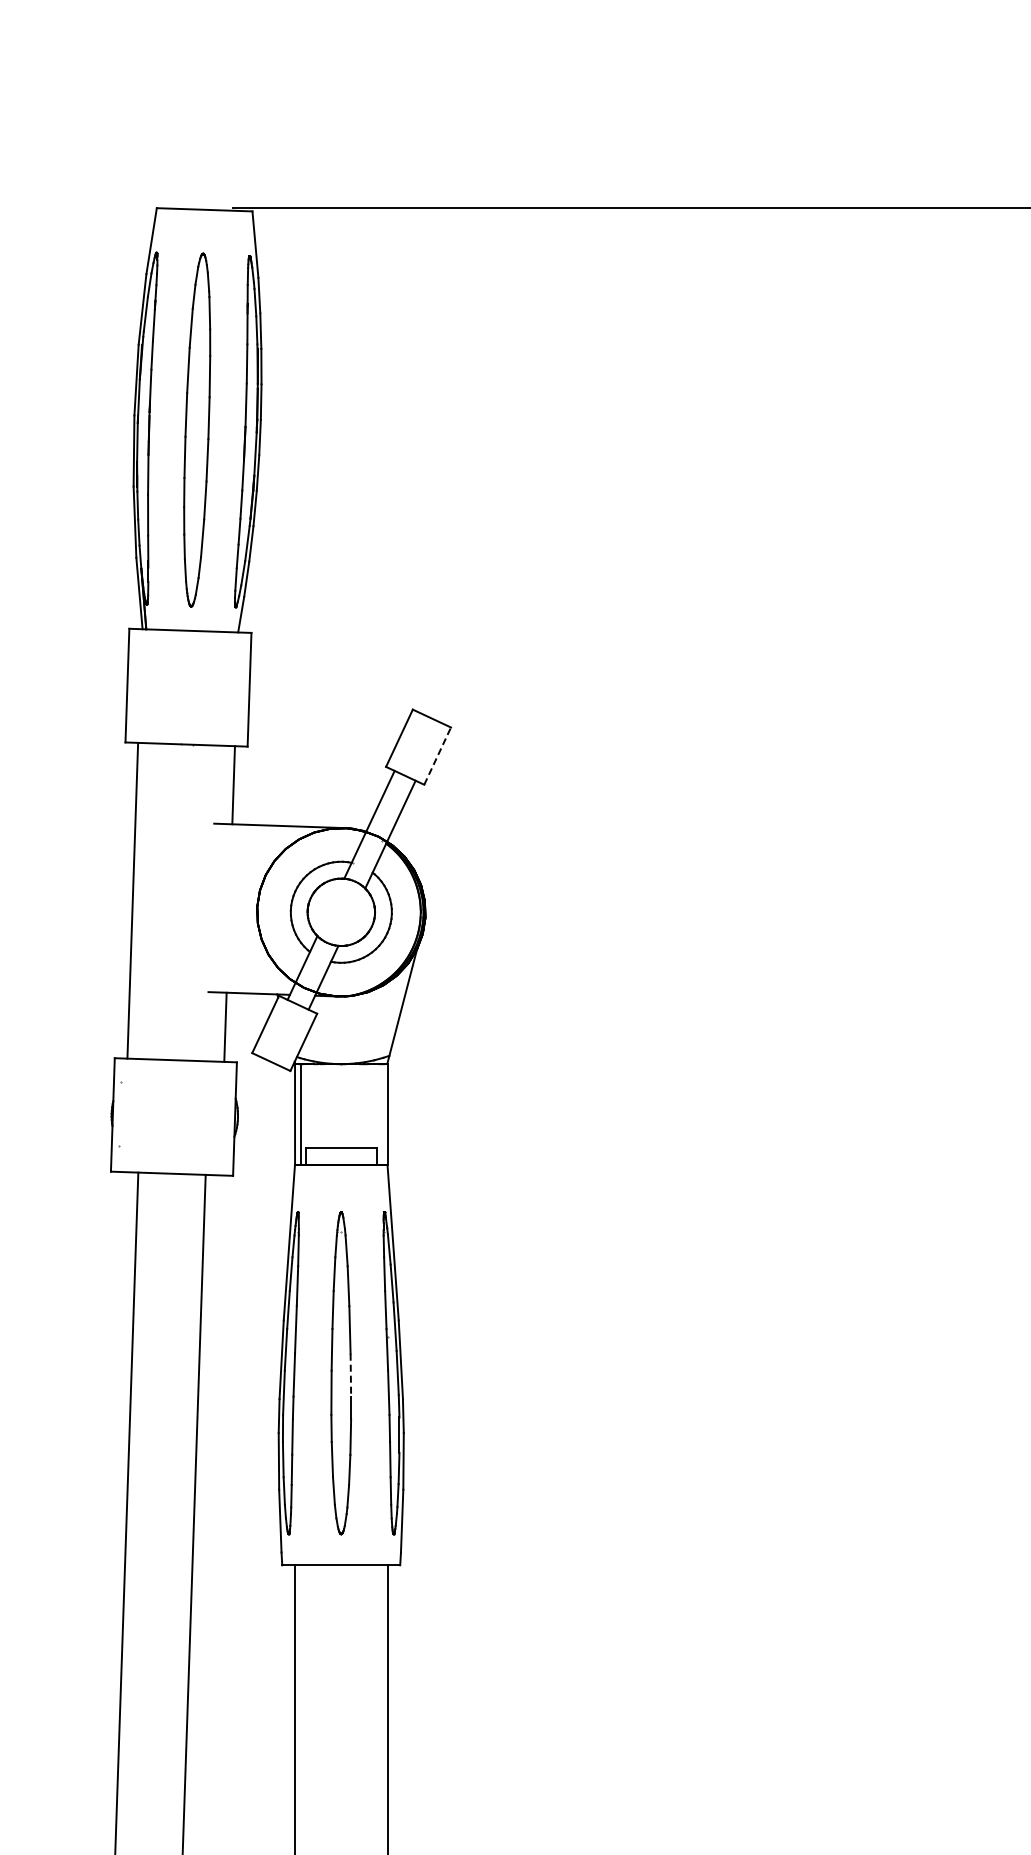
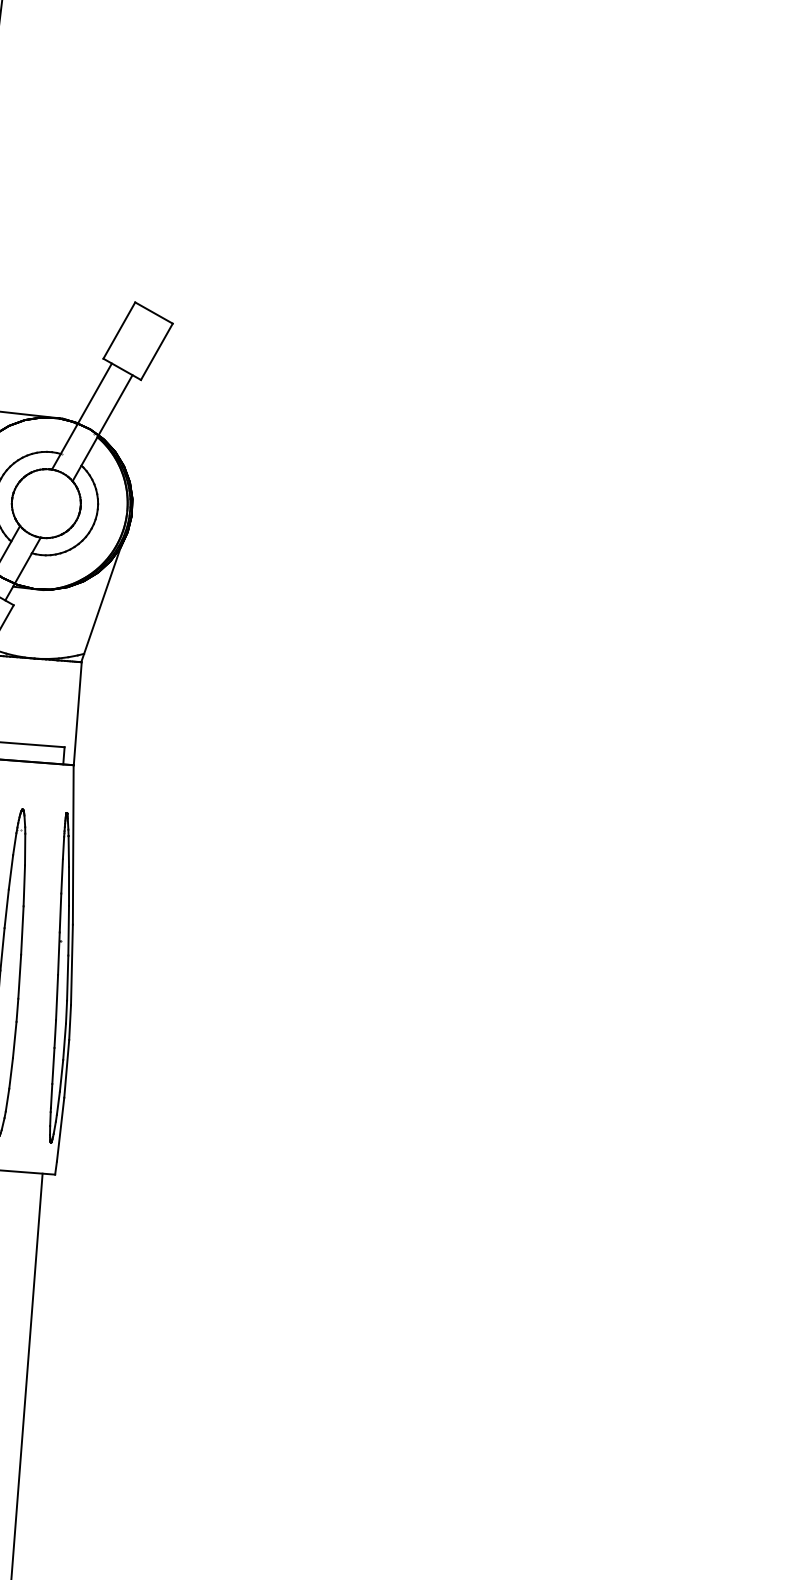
line: (437, 756) -> (156, 352), dashed -> solid
line: (350, 1375) -> (19, 977), dashed -> solid

